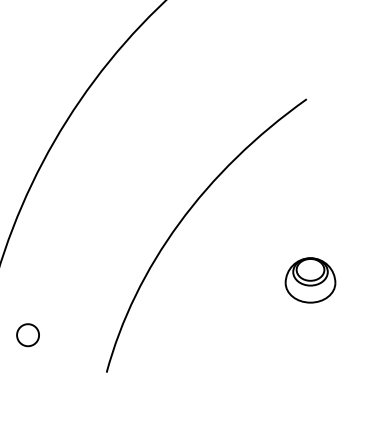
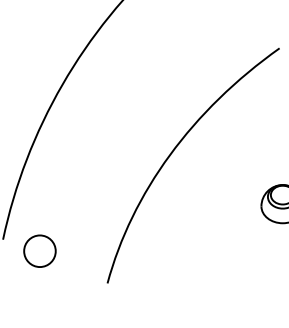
circle: (27, 334) -> (39, 250), size x1.67

